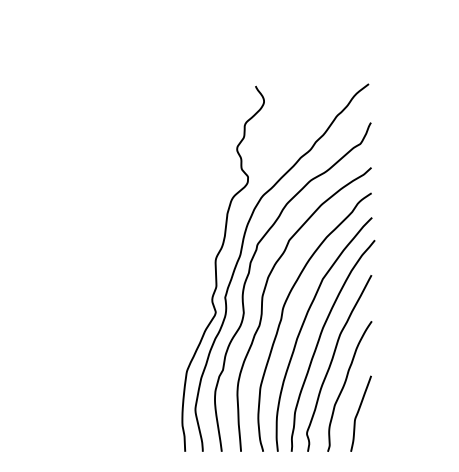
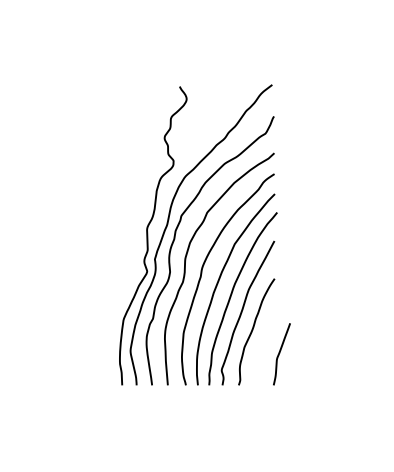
curve: (359, 412) -> (280, 353), moved

